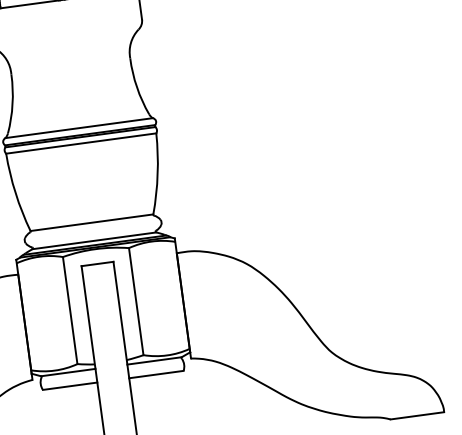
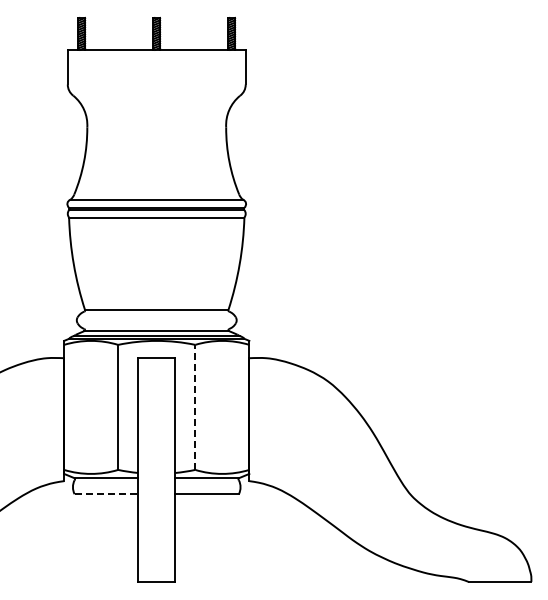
line: (136, 301) -> (195, 407), solid -> dashed
line: (70, 386) -> (106, 494), solid -> dashed

